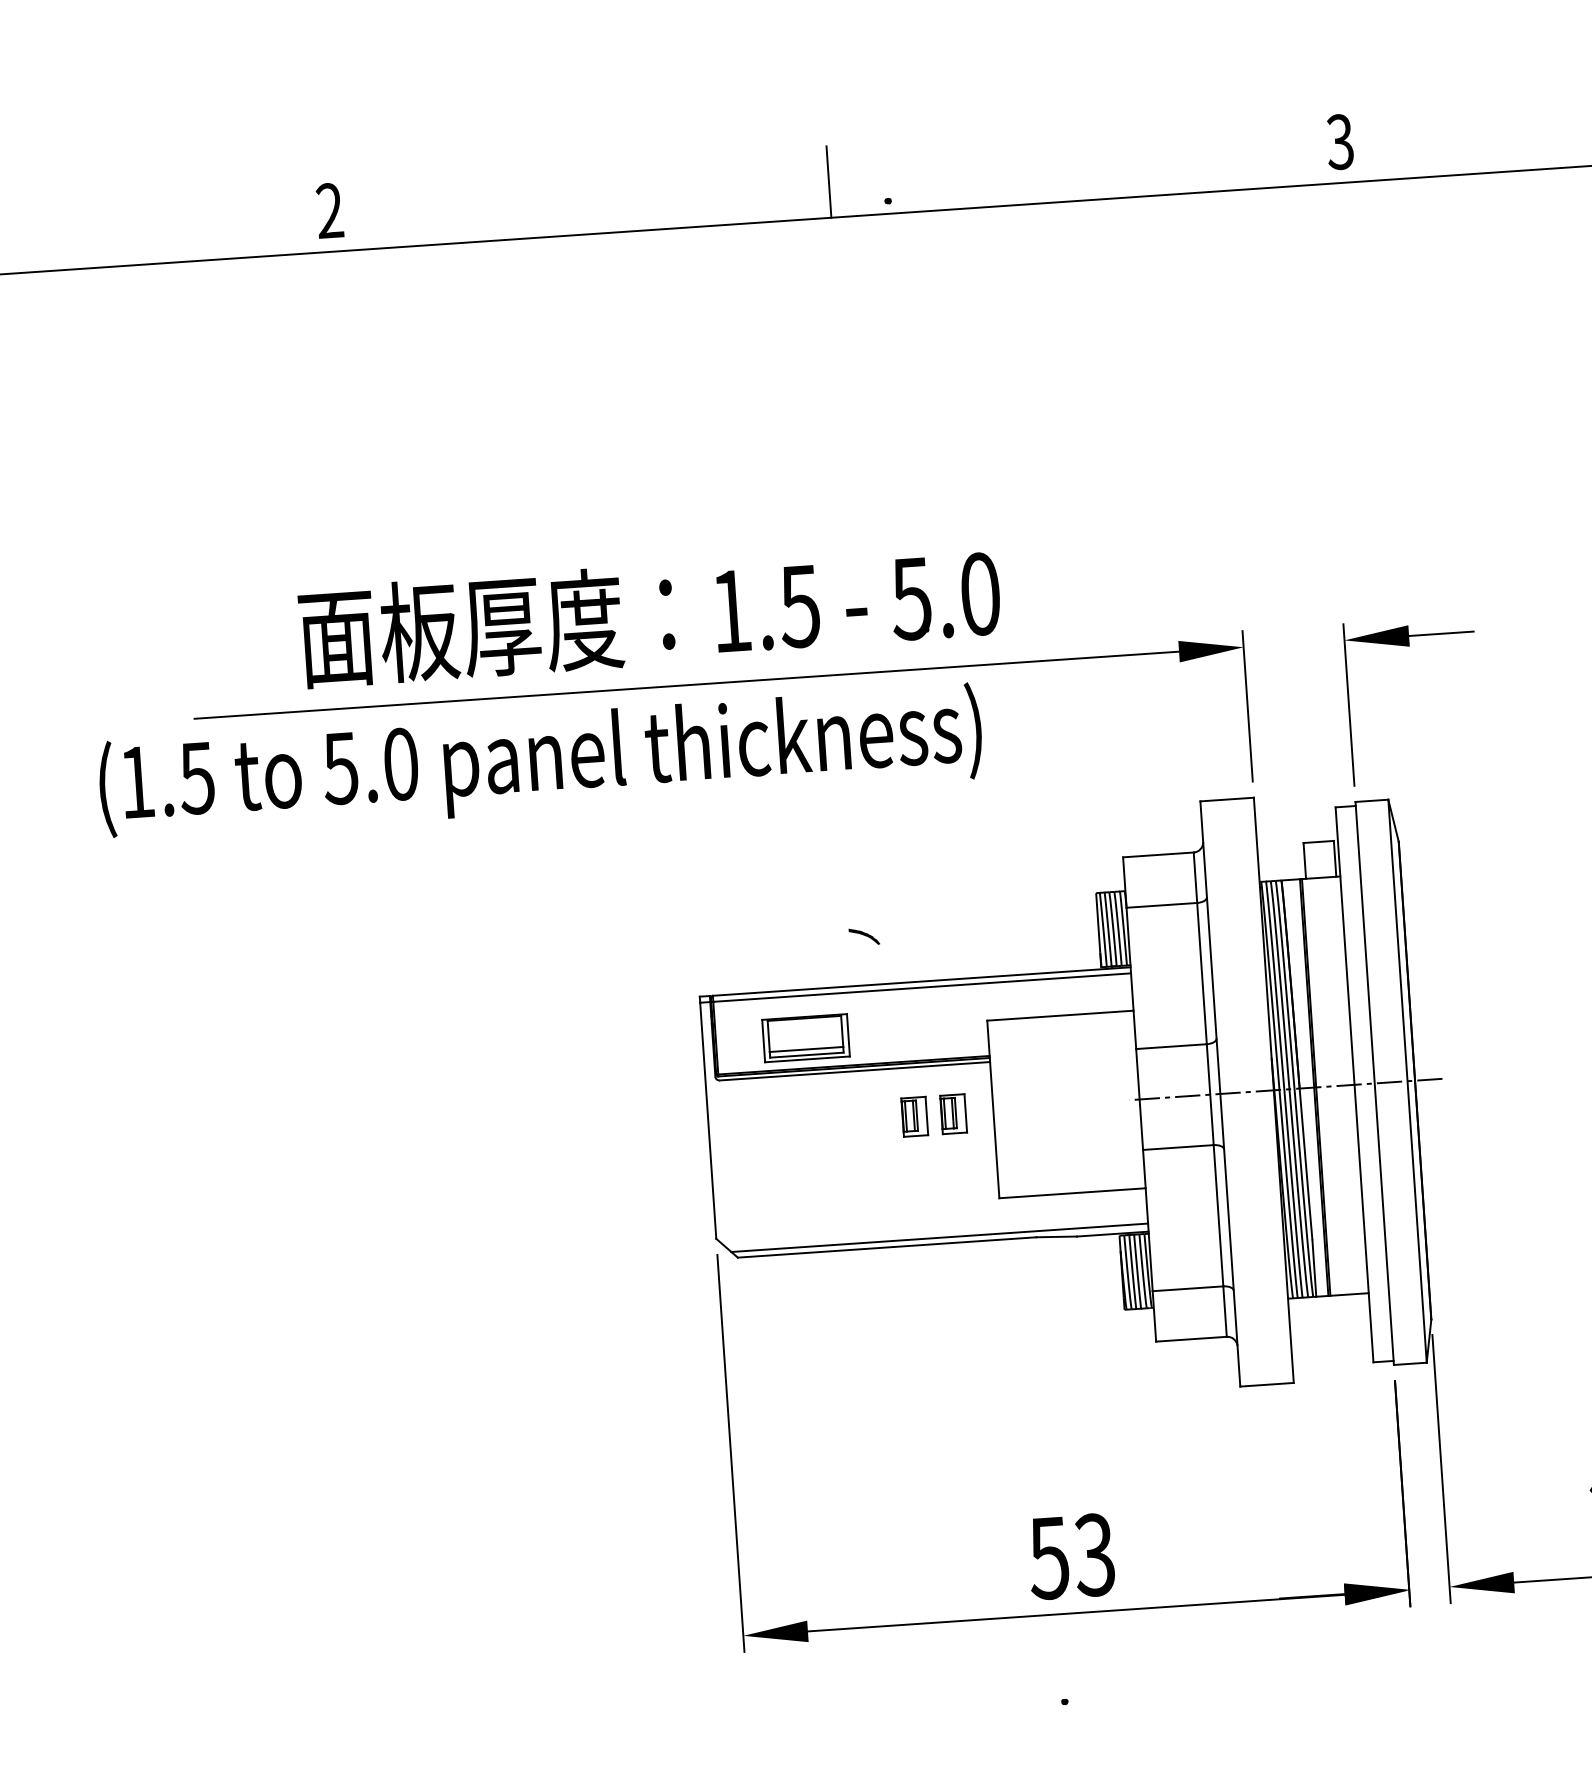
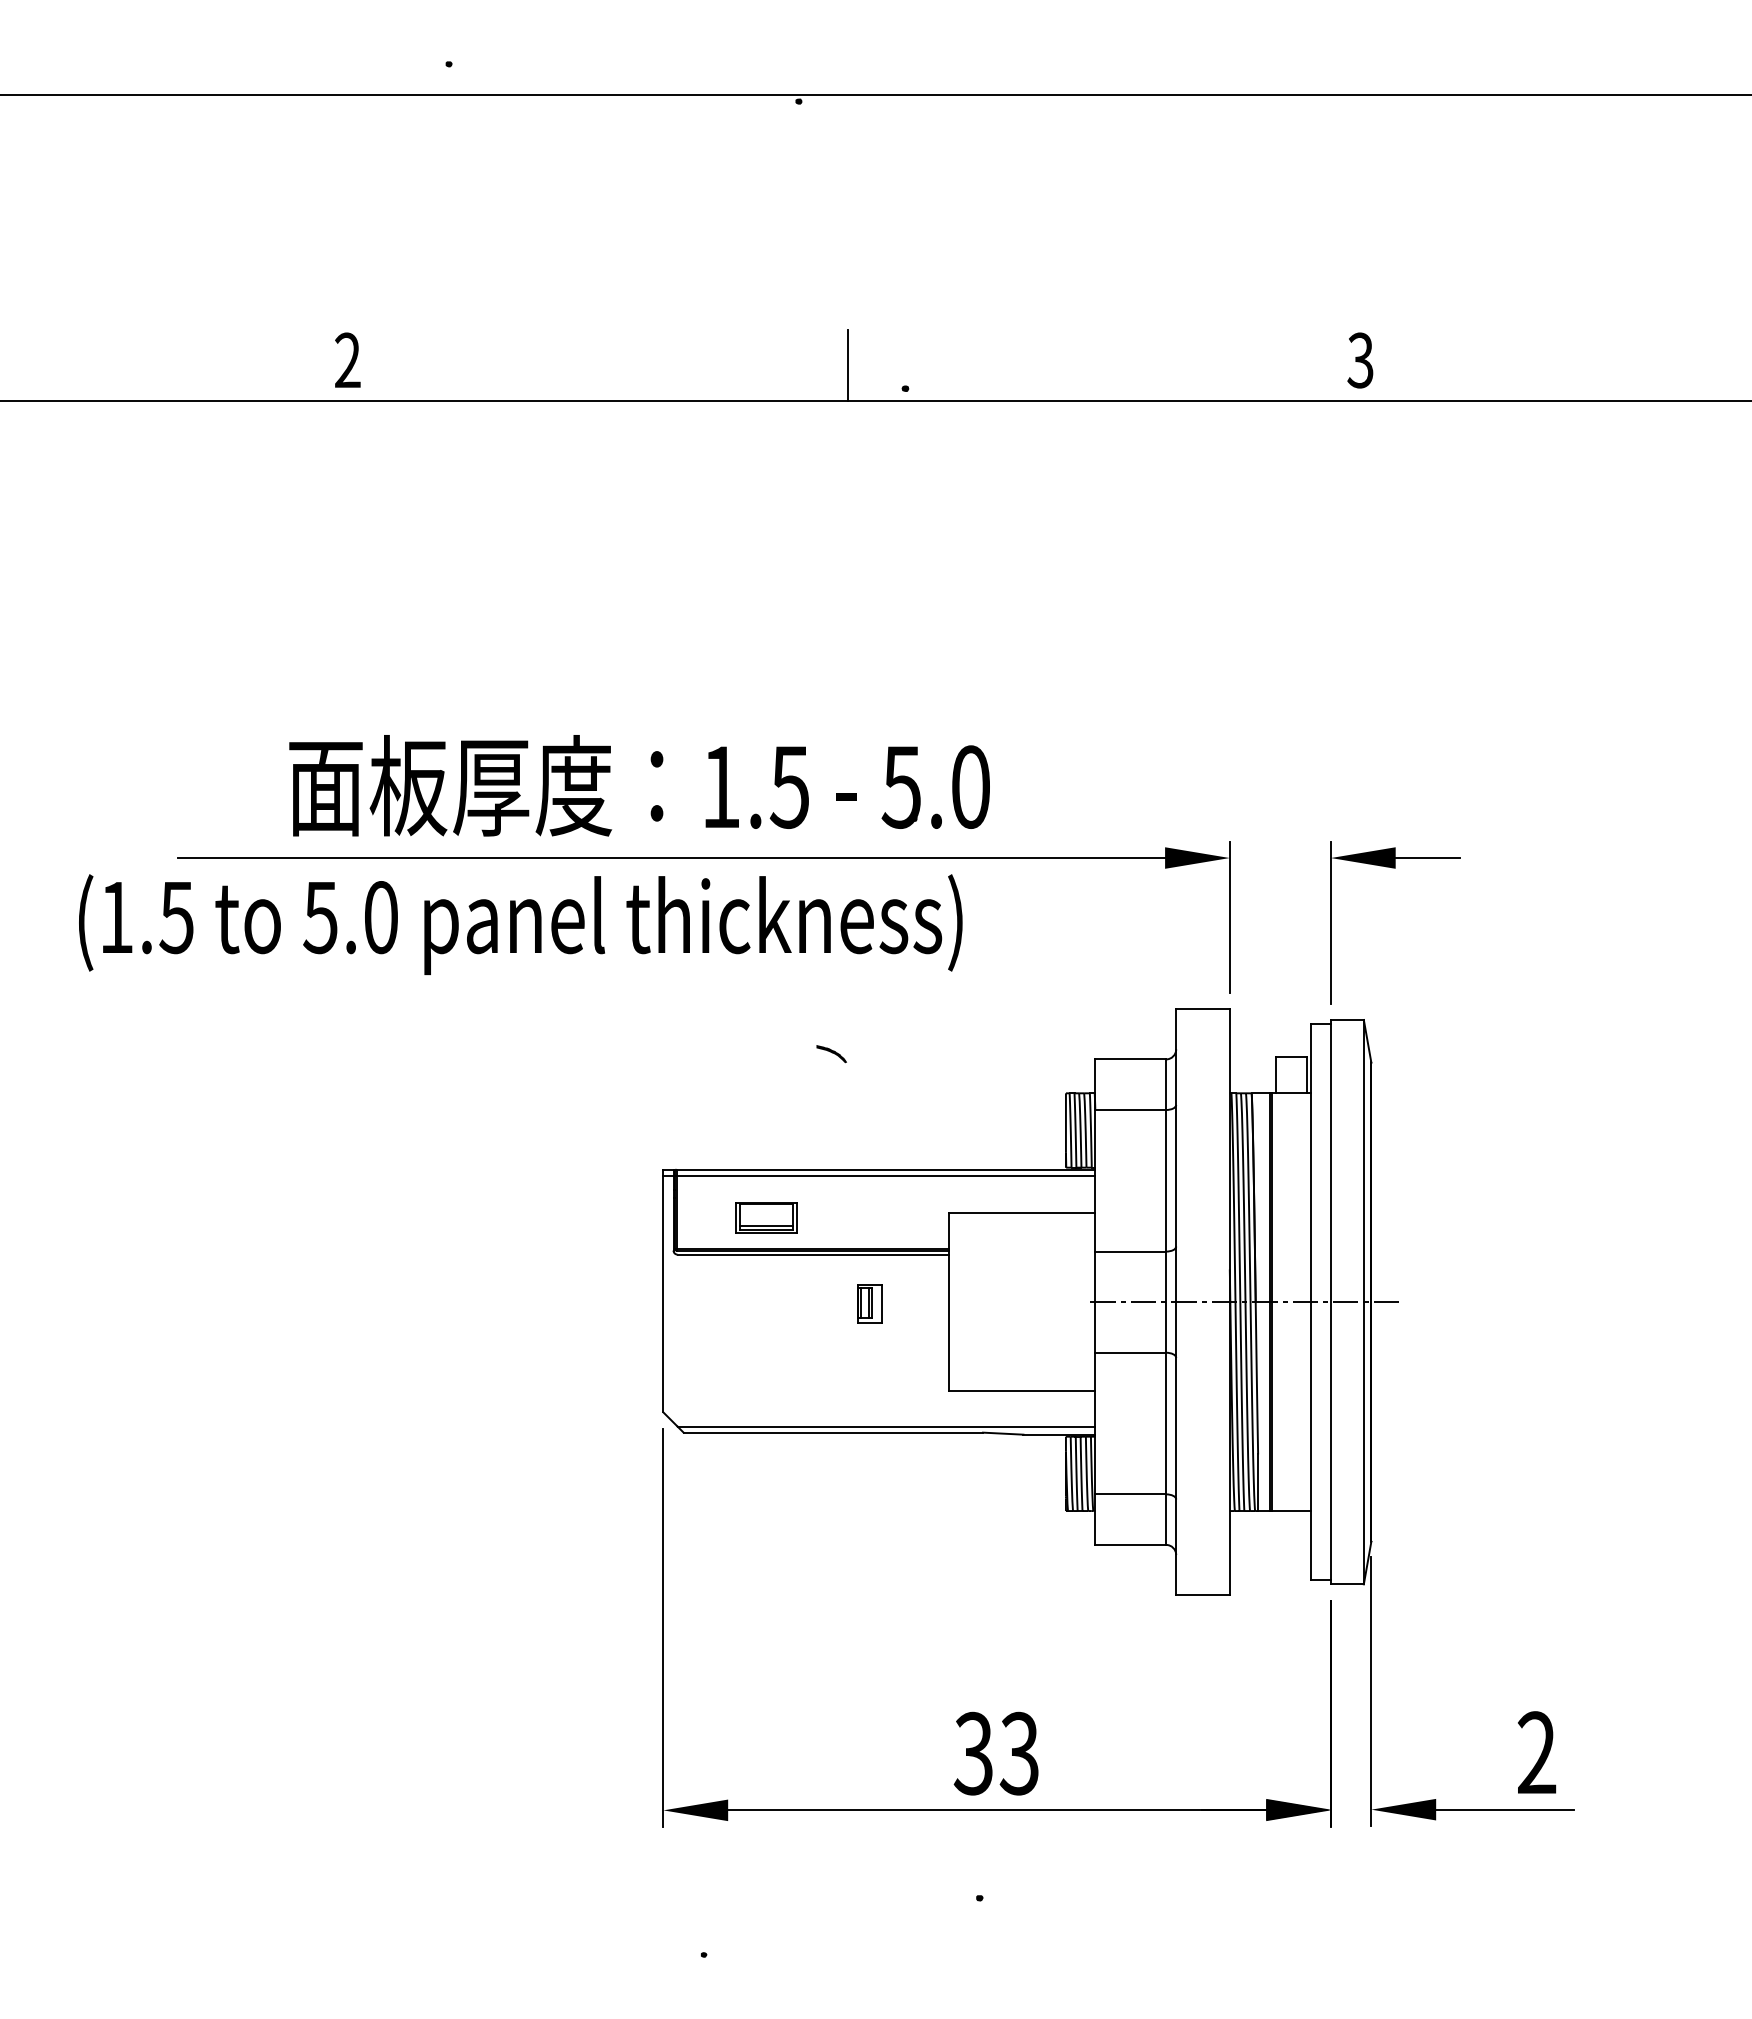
part: (864, 937) -> (831, 1054), moved
part: (805, 1037) -> (766, 1217), size x0.71
part: (953, 1113) -> (908, 1303), removed
text: (1047, 1558) -> (972, 1753), 53 -> 33

